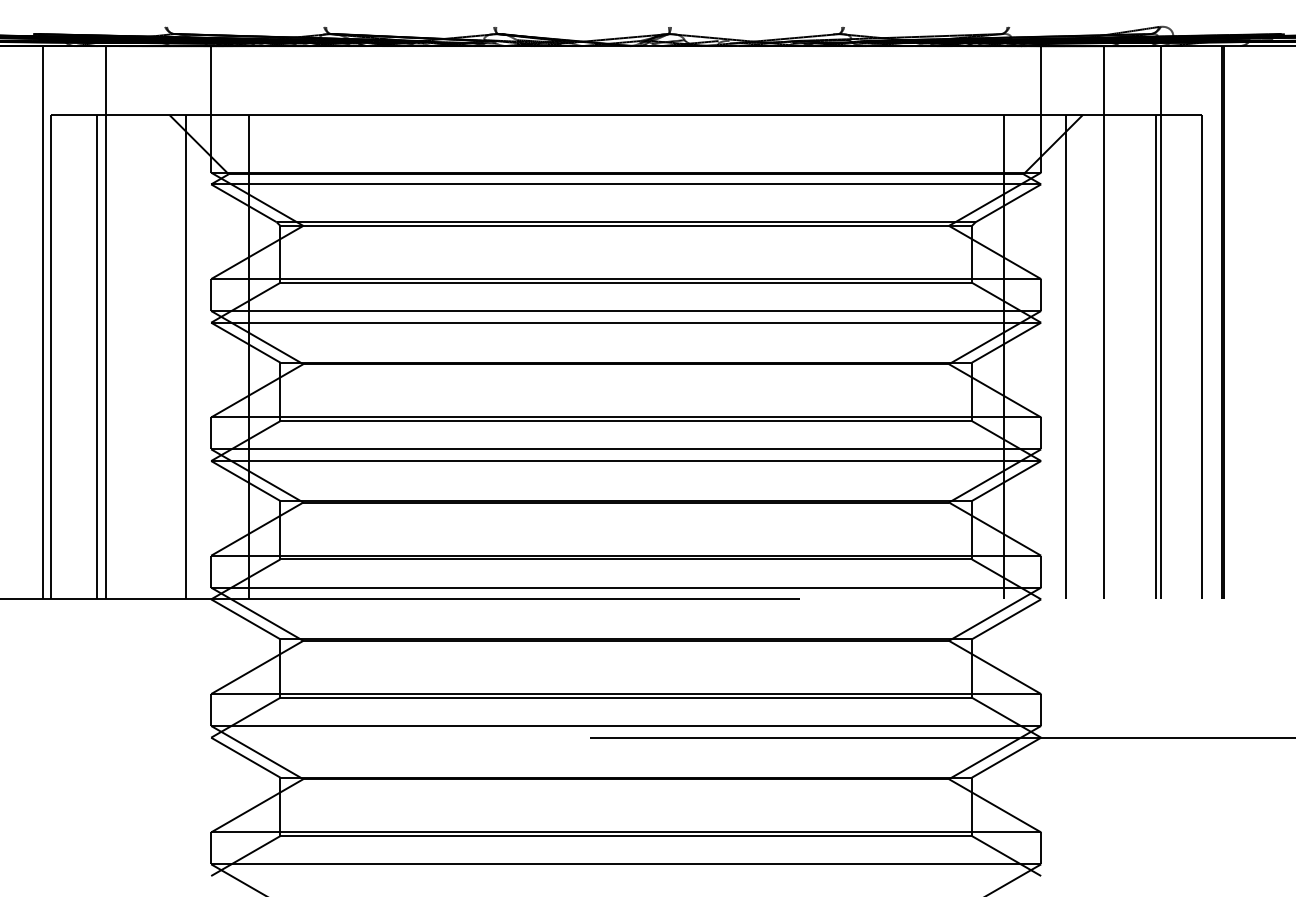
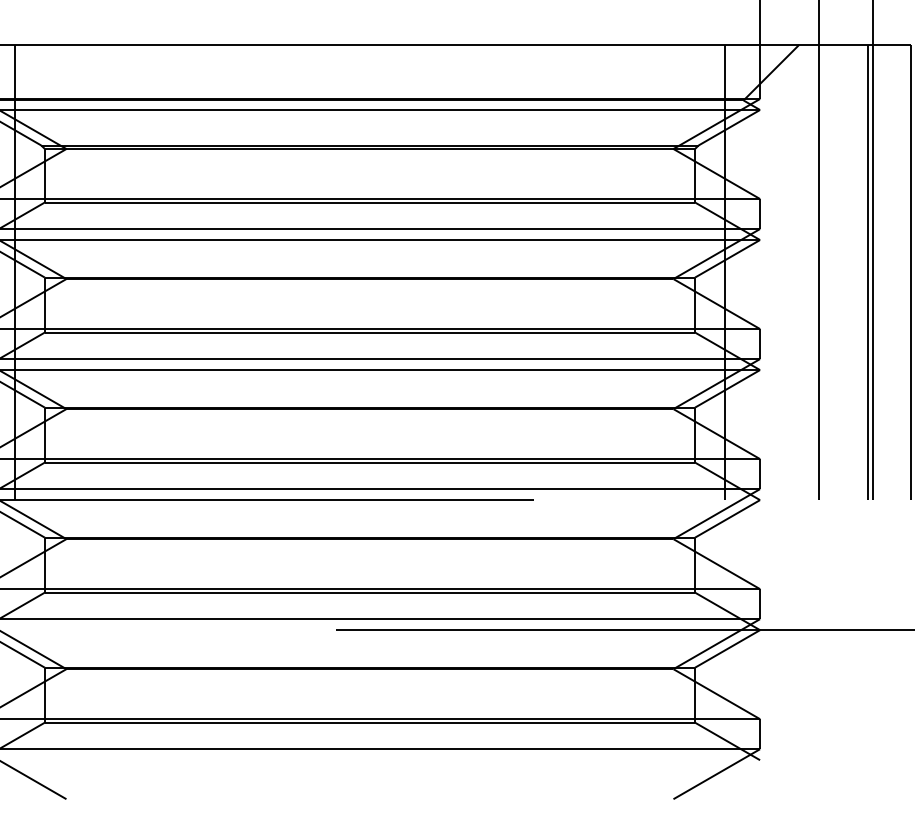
line: (1065, 357) -> (782, 272), removed

